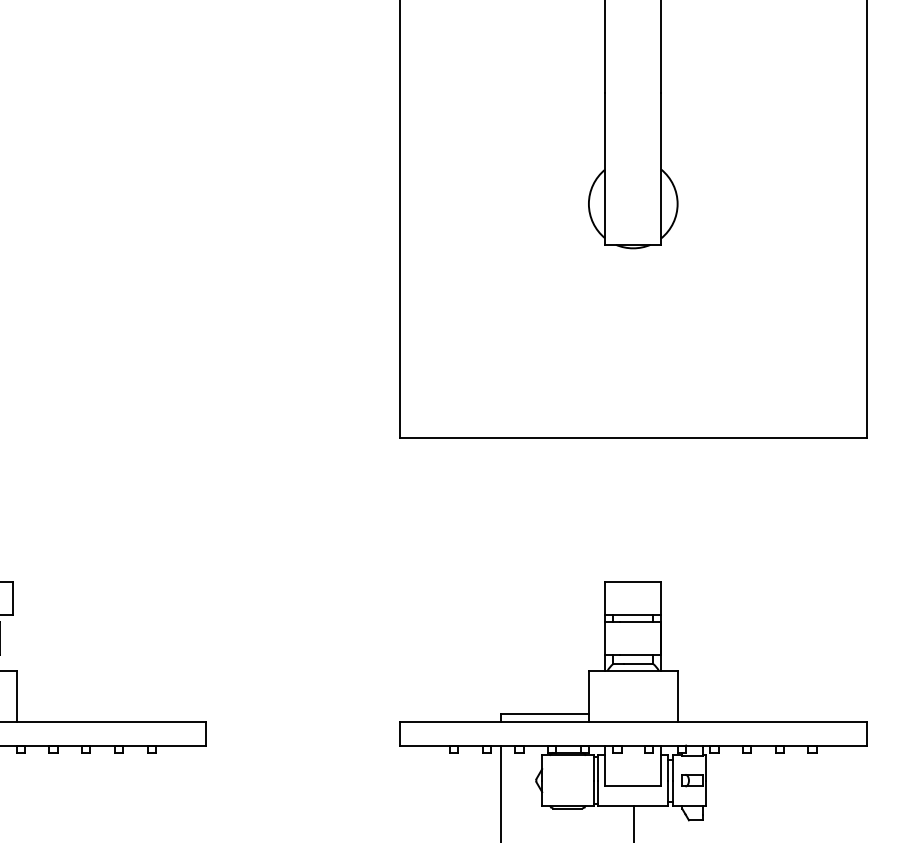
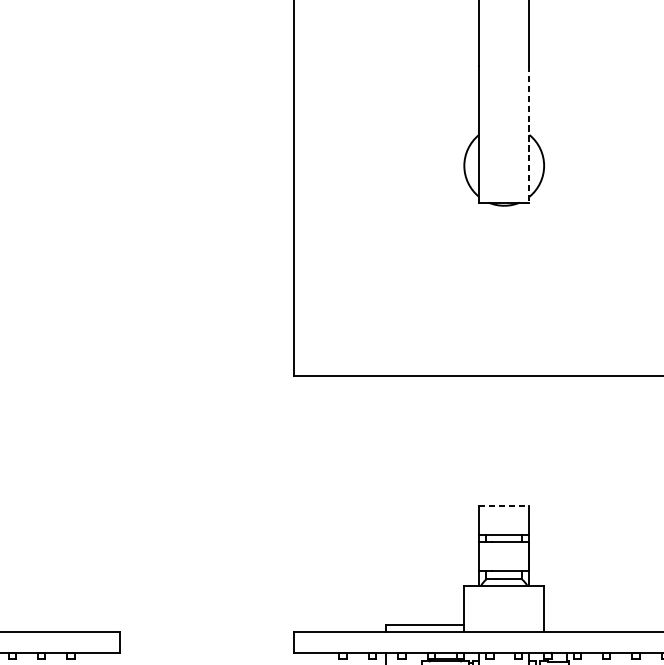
line: (661, 168) -> (529, 133), solid -> dashed
line: (633, 582) -> (504, 506), solid -> dashed

